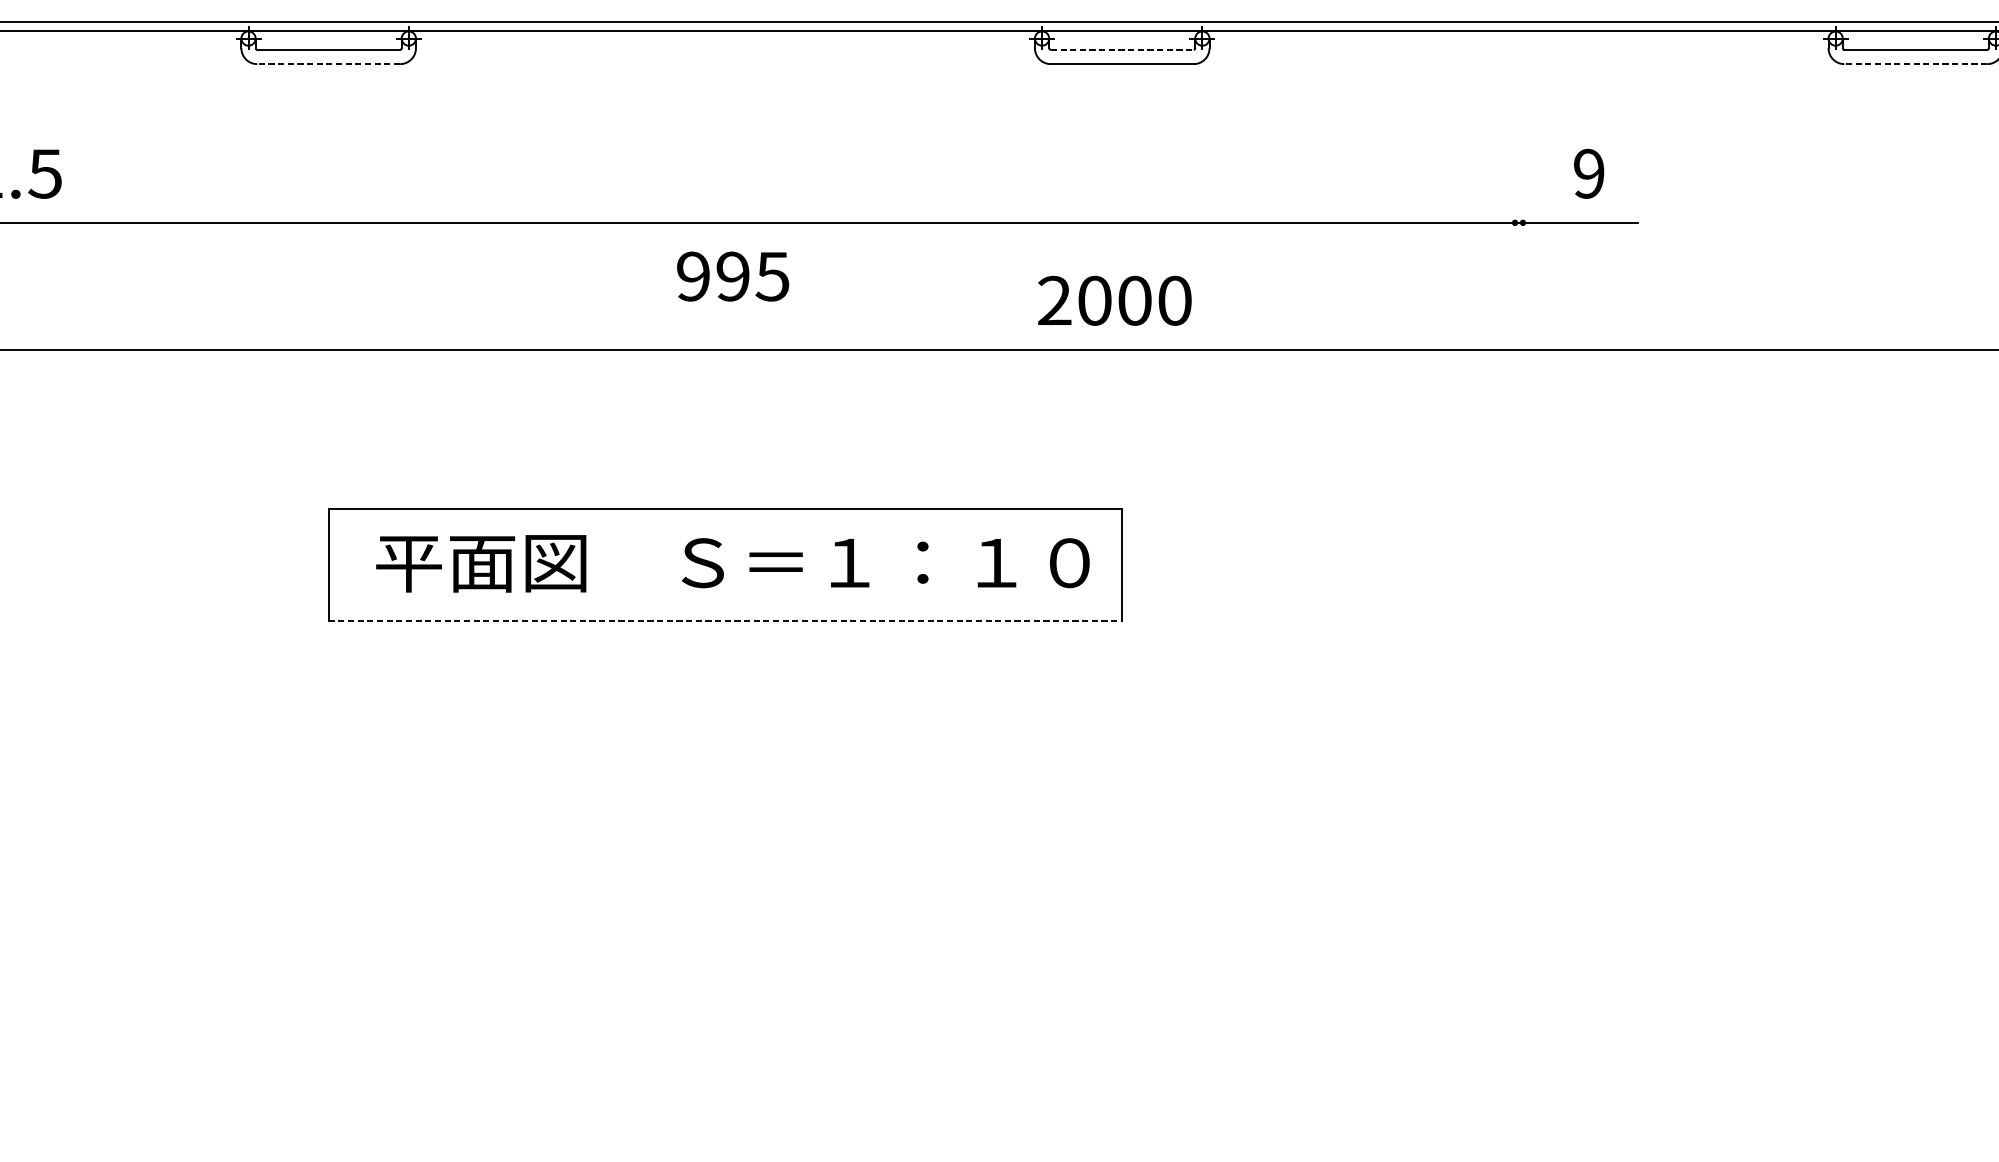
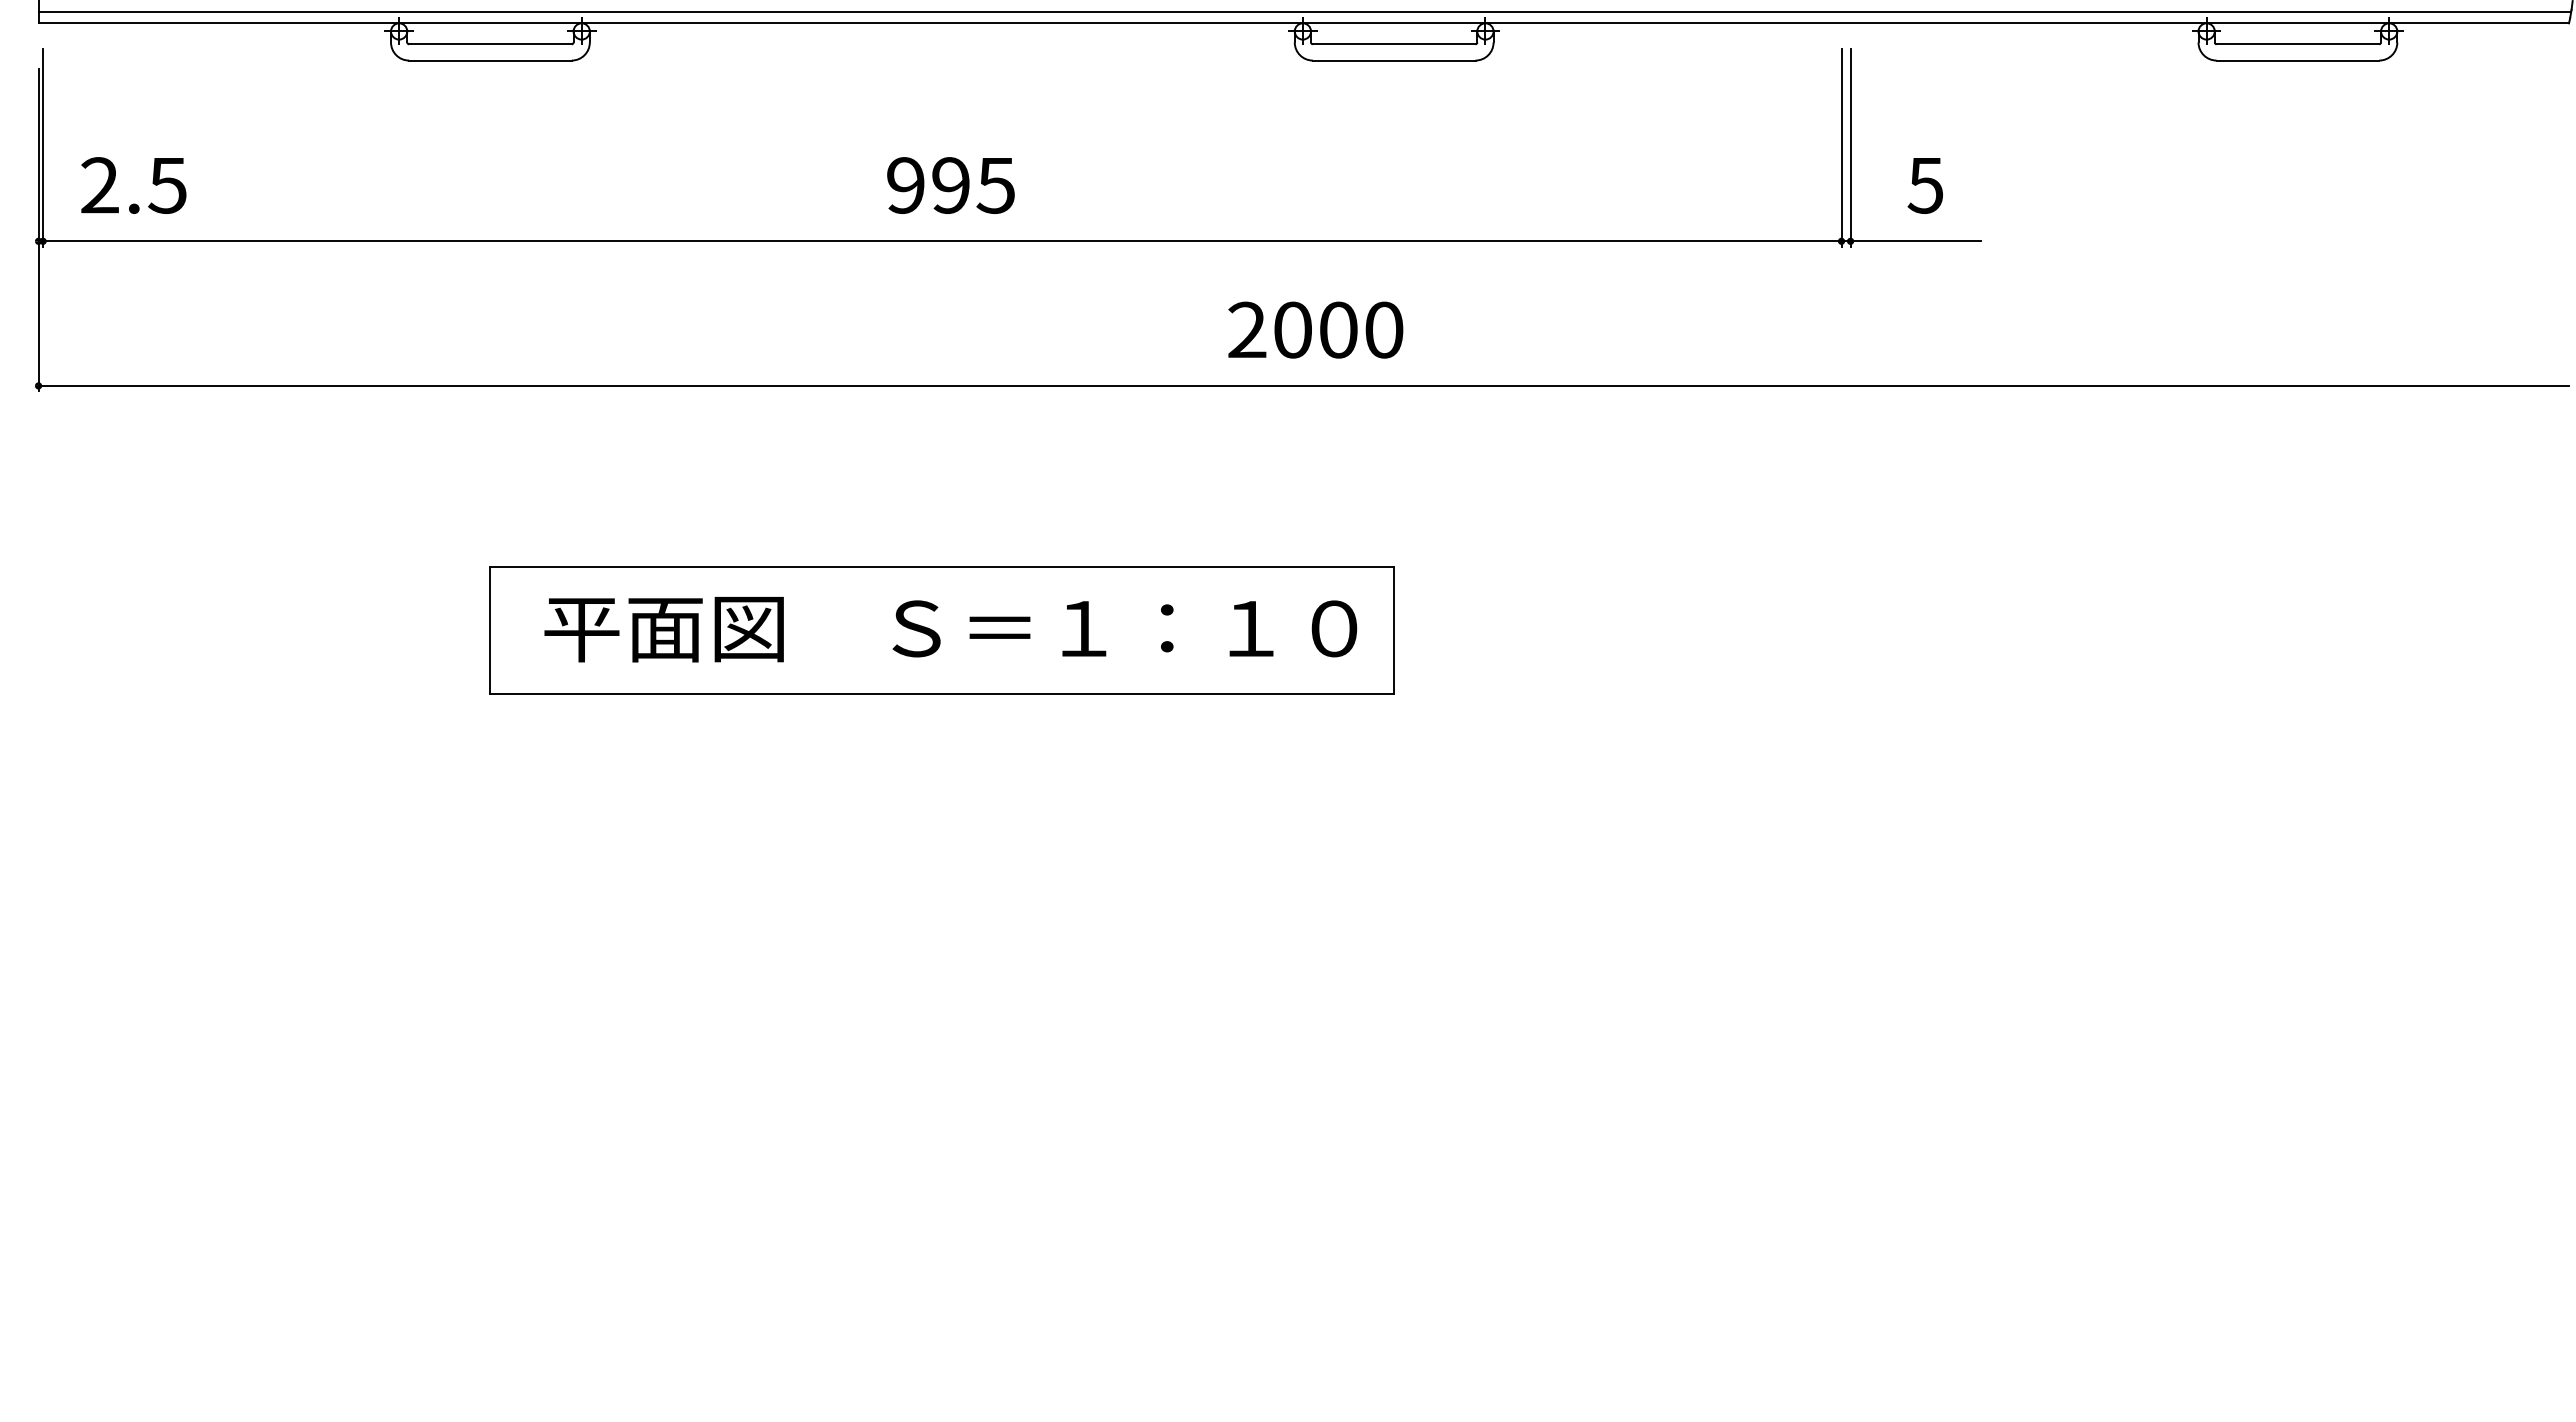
line: (1122, 50) -> (1394, 44), dashed -> solid
line: (327, 64) -> (489, 60), dashed -> solid
line: (1915, 64) -> (2297, 60), dashed -> solid
line: (1515, 140) -> (1841, 147), added
line: (1522, 140) -> (1850, 147), added
text: (1587, 173) -> (1924, 185), 9 -> 5
text: (732, 276) -> (950, 185), moved
text: (1114, 300) -> (1315, 329), moved
line: (725, 620) -> (942, 694), dashed -> solid

